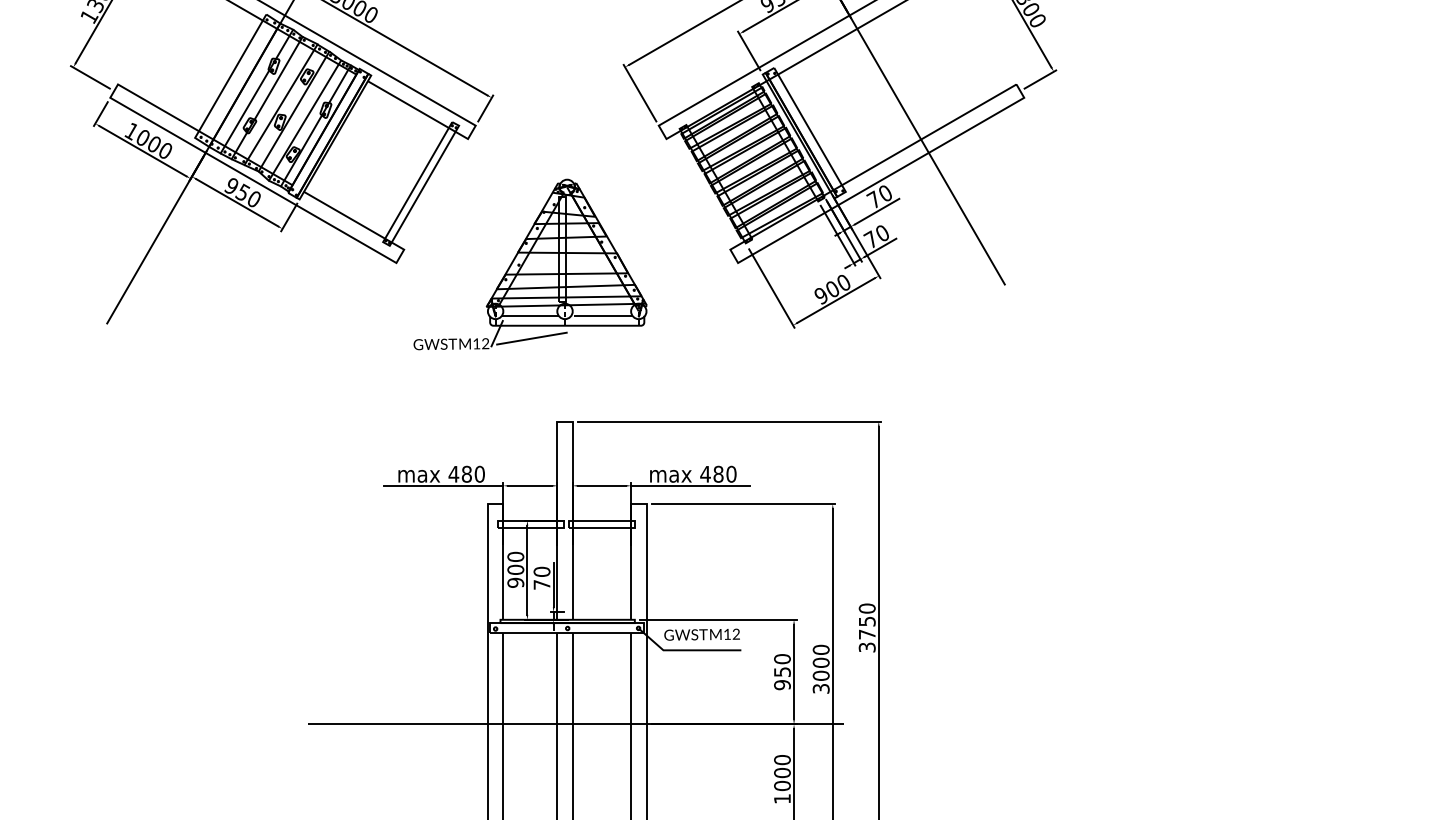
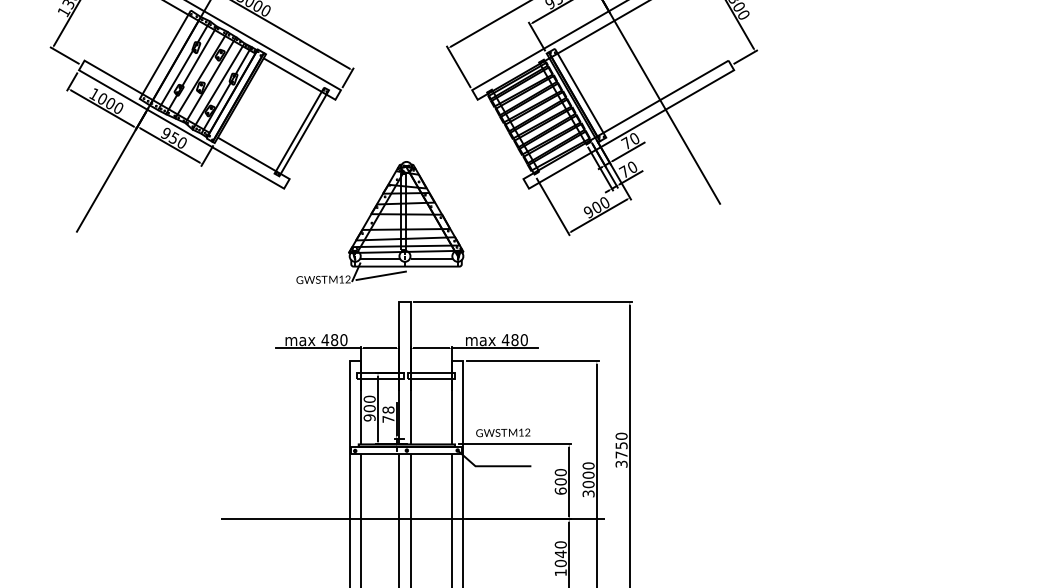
part: (530, 264) -> (380, 222), moved
text: (541, 571) -> (388, 409), 70 -> 78
text: (701, 634) -> (502, 432), moved
text: (782, 678) -> (560, 486), 950 -> 600
text: (782, 772) -> (560, 553), 1000 -> 1040

